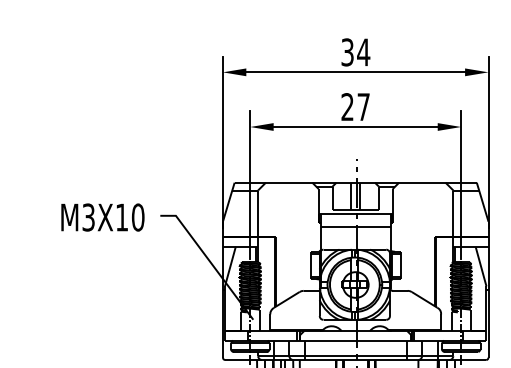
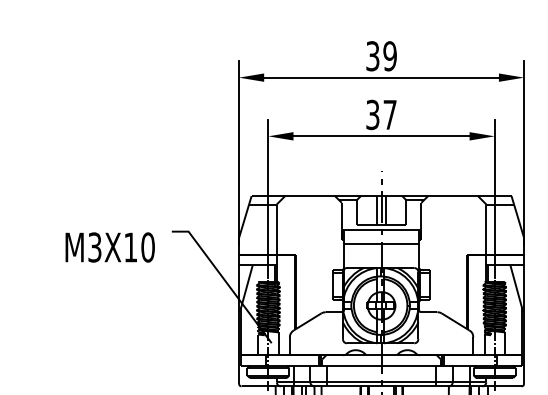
text: (364, 52) -> (390, 56), 34 -> 39
text: (347, 107) -> (372, 115), 27 -> 37
text: (102, 217) -> (109, 247), moved

